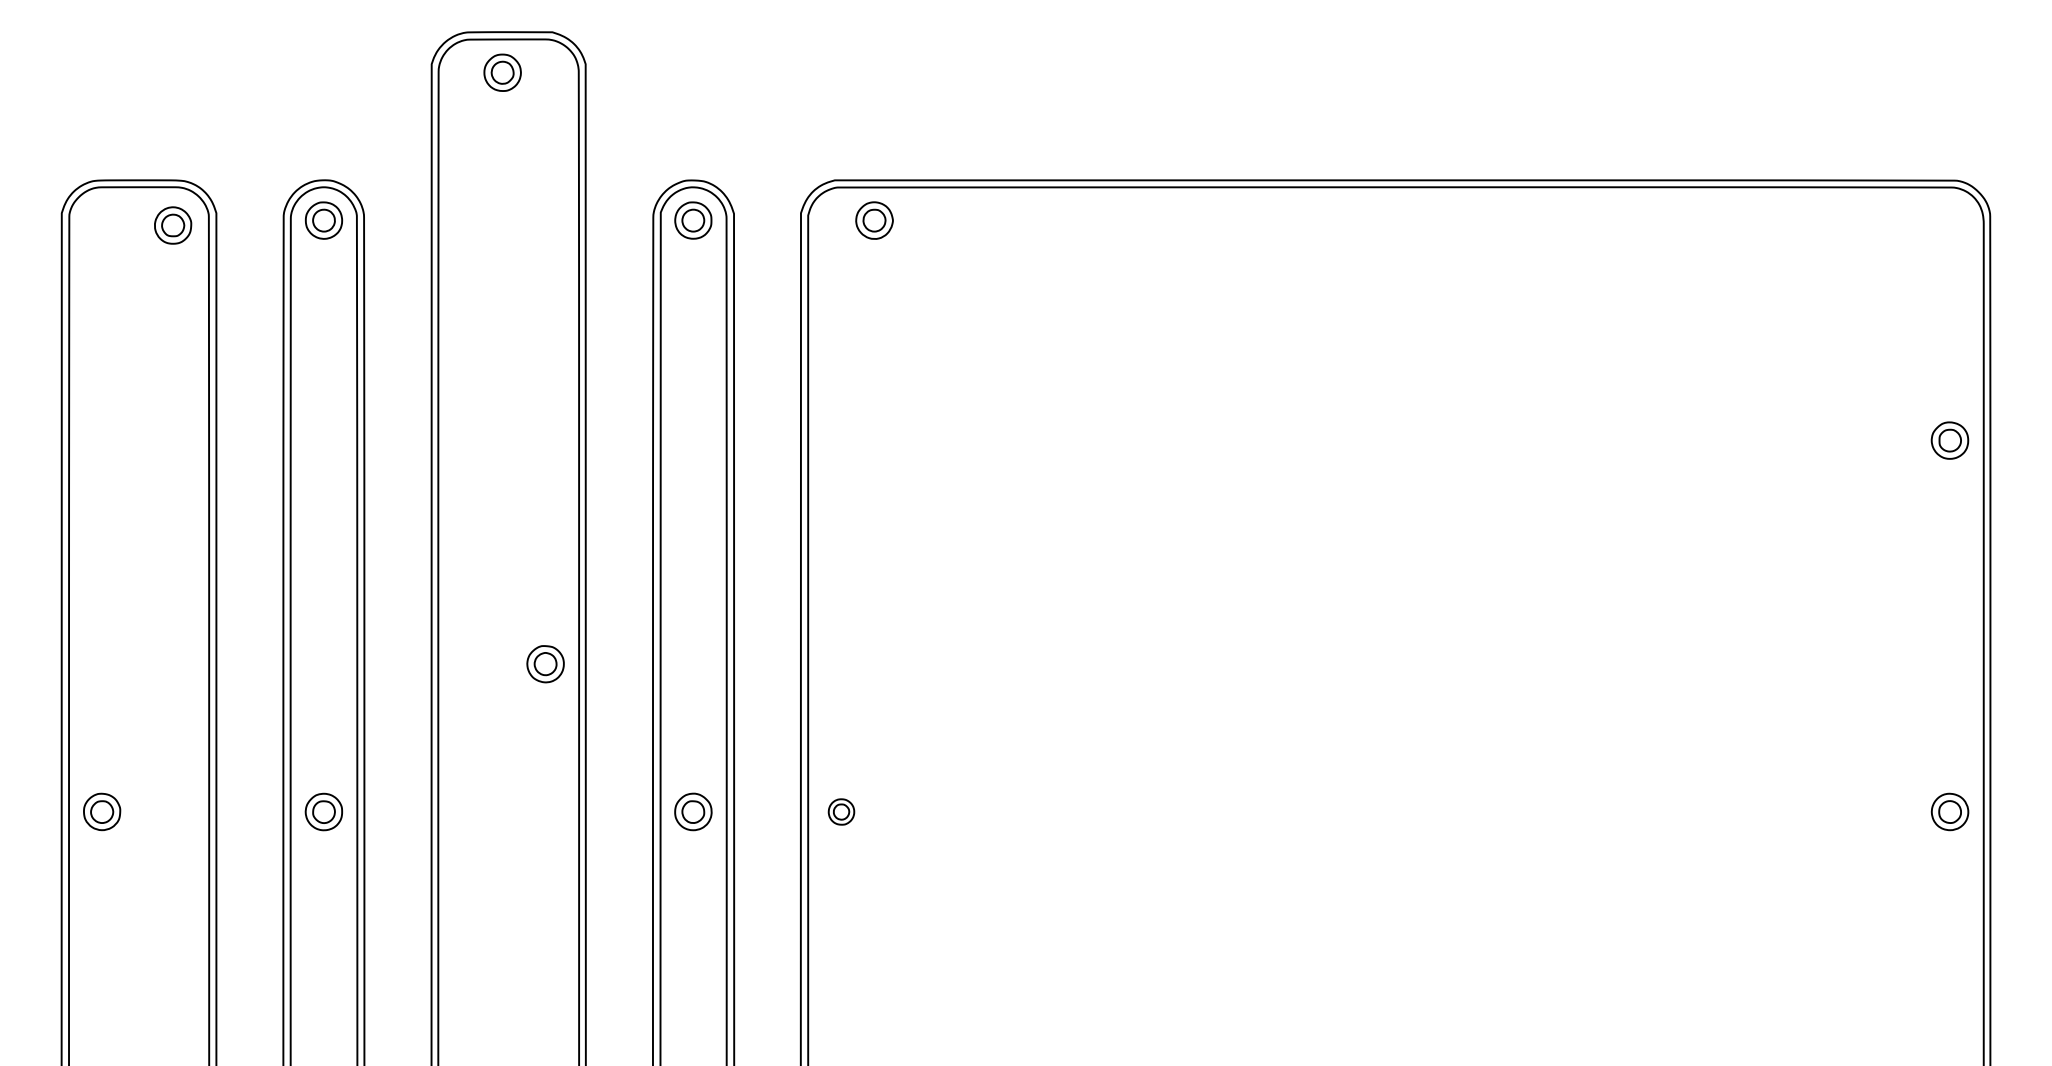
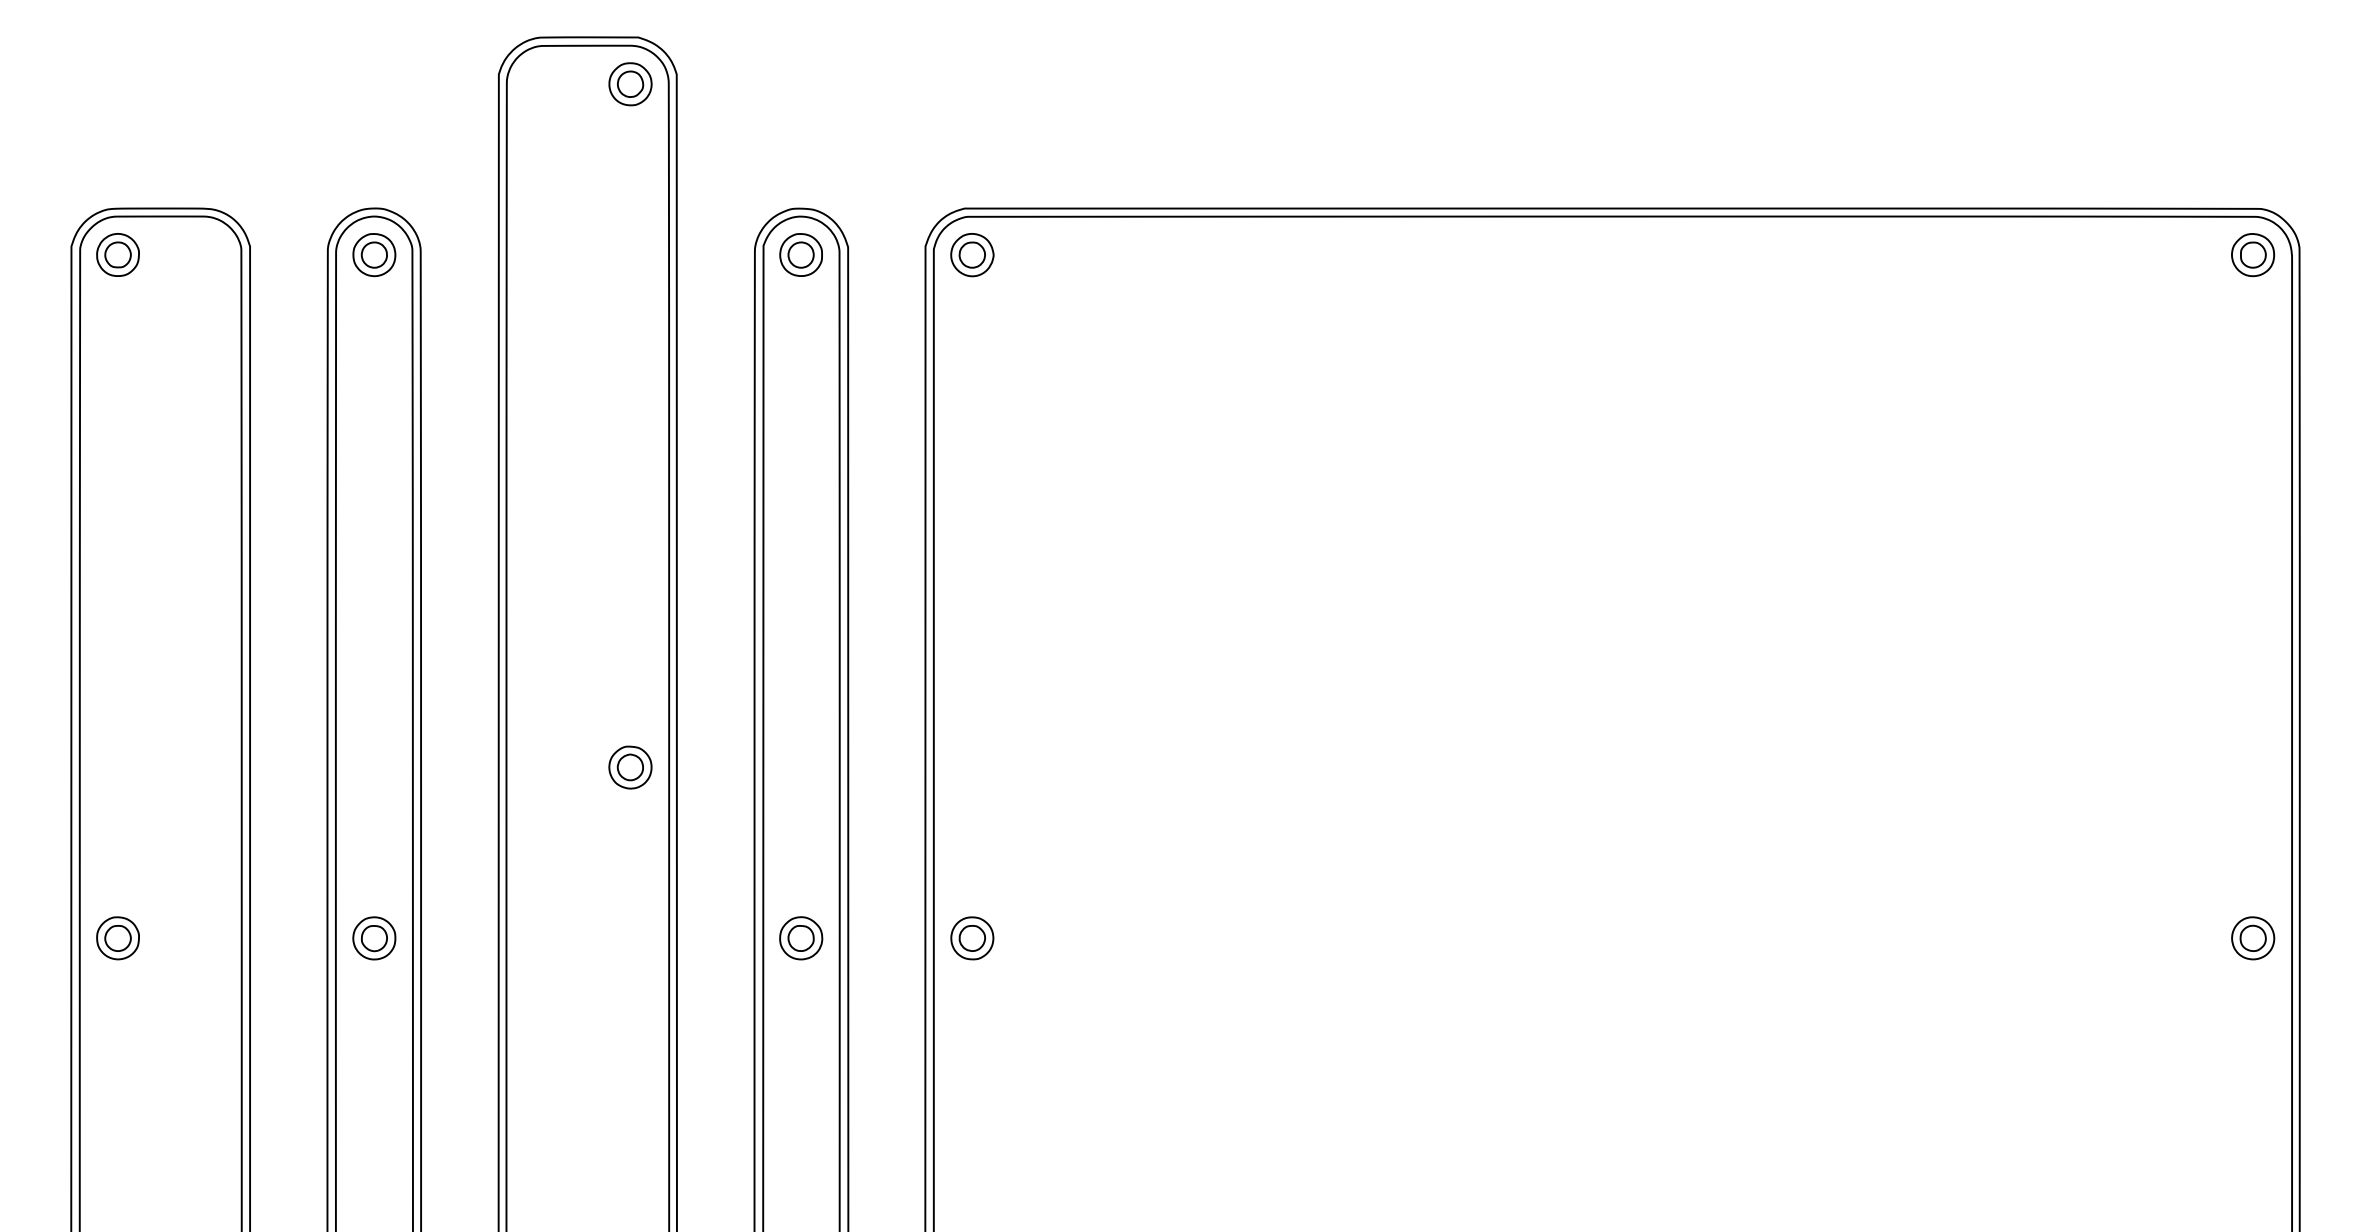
part: (502, 72) -> (630, 83), moved
part: (874, 220) -> (972, 254), moved
part: (173, 225) -> (118, 254), moved
part: (1949, 440) -> (2252, 254), moved
part: (841, 811) -> (972, 937), size x1.43

